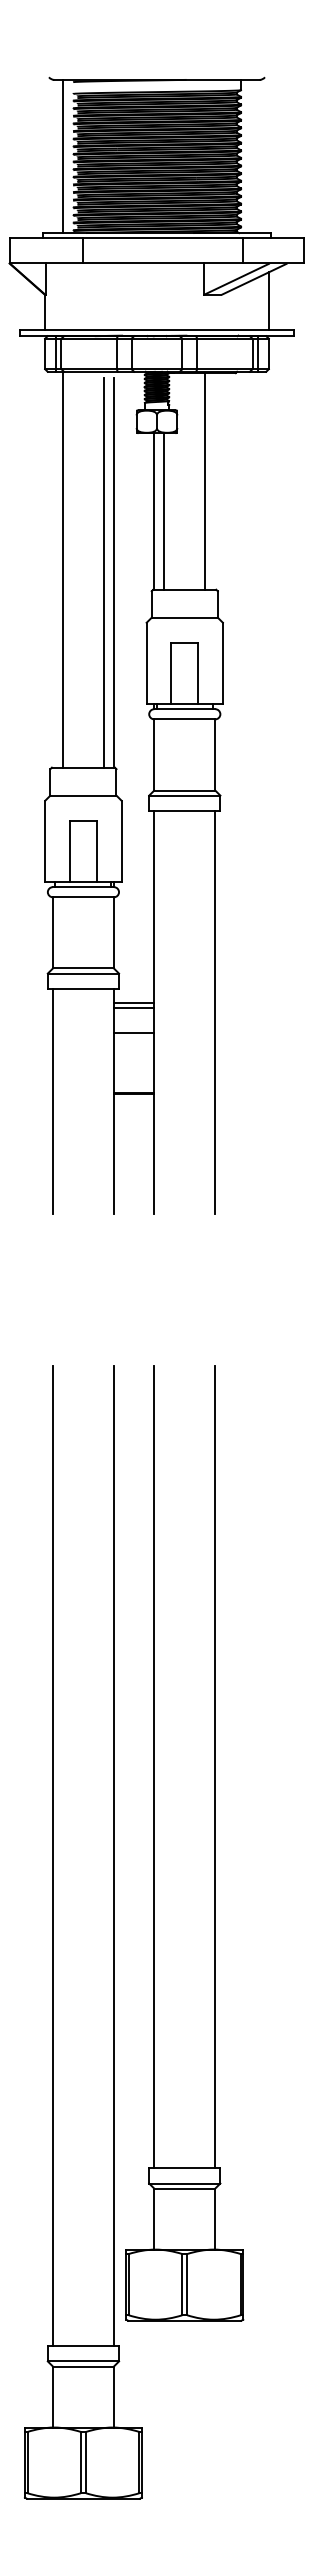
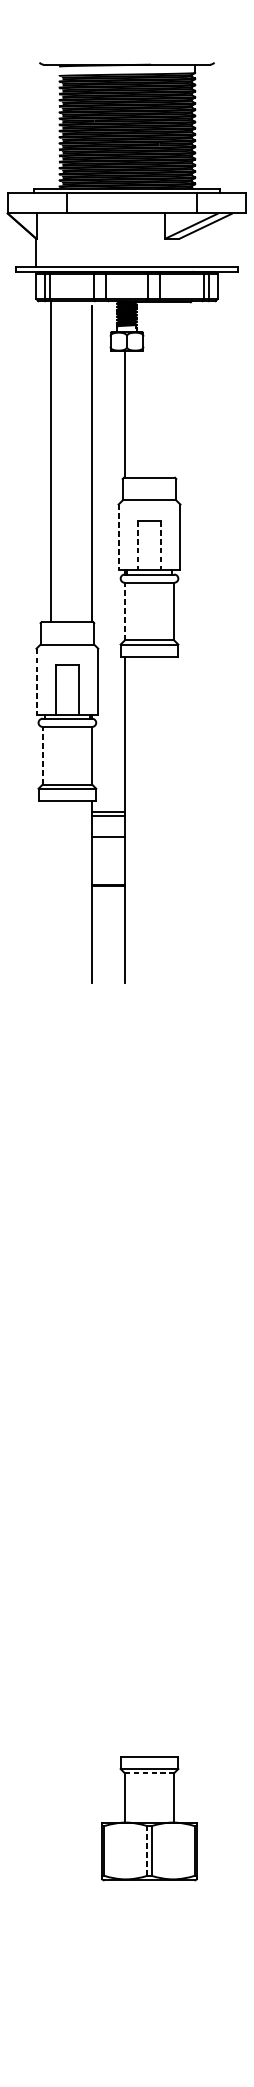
line: (63, 156) -> (51, 126), removed
line: (268, 300) -> (217, 243), removed
line: (205, 481) -> (166, 390), removed
line: (164, 511) -> (133, 414), removed
line: (103, 572) -> (83, 463), removed
line: (146, 663) -> (118, 537), solid -> dashed
line: (171, 673) -> (138, 545), solid -> dashed
line: (198, 673) -> (160, 545), solid -> dashed
line: (154, 754) -> (124, 611), solid -> dashed
line: (45, 841) -> (36, 681), solid -> dashed
line: (52, 932) -> (42, 755), solid -> dashed
line: (215, 1011) -> (174, 819), removed
line: (52, 1100) -> (42, 891), removed
line: (154, 1767) -> (124, 1431), removed
line: (215, 1767) -> (174, 1431), removed
part: (53, 1932) -> (43, 1565), removed
line: (184, 2188) -> (149, 1773), solid -> dashed
line: (182, 2284) -> (147, 1850), solid -> dashed

